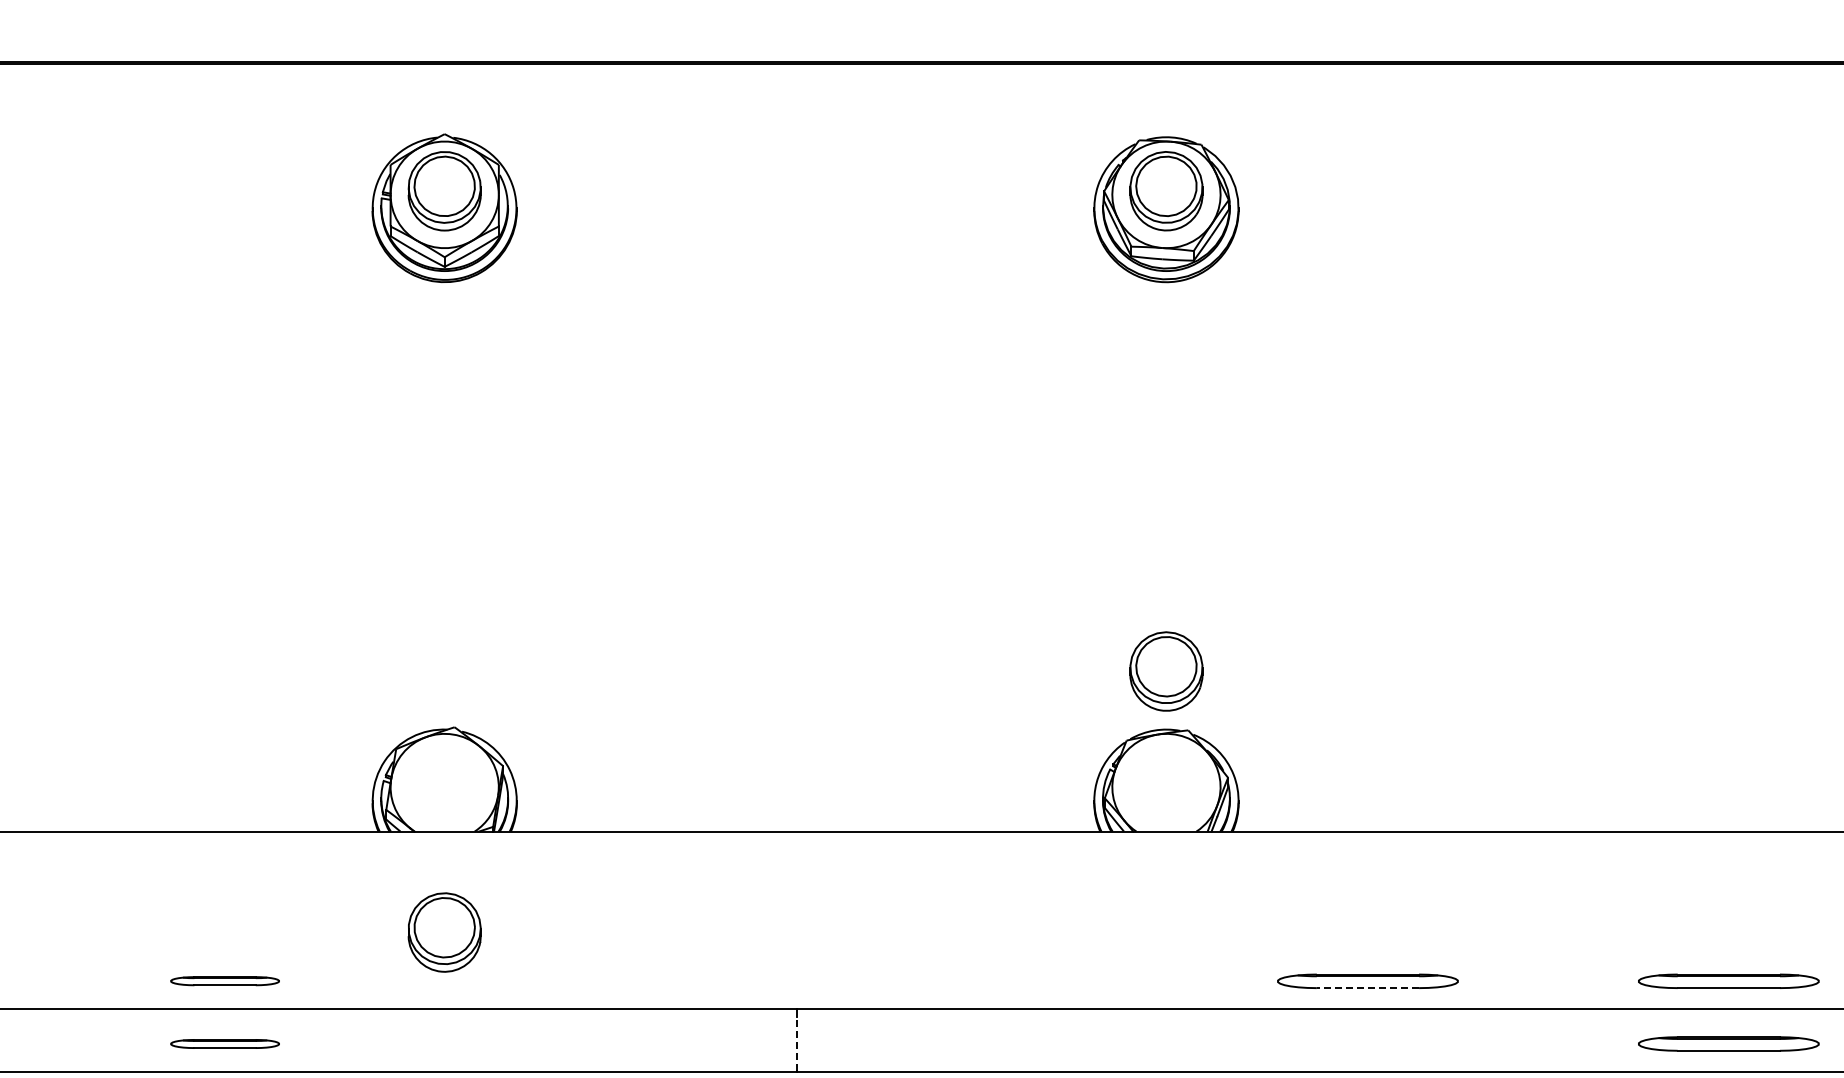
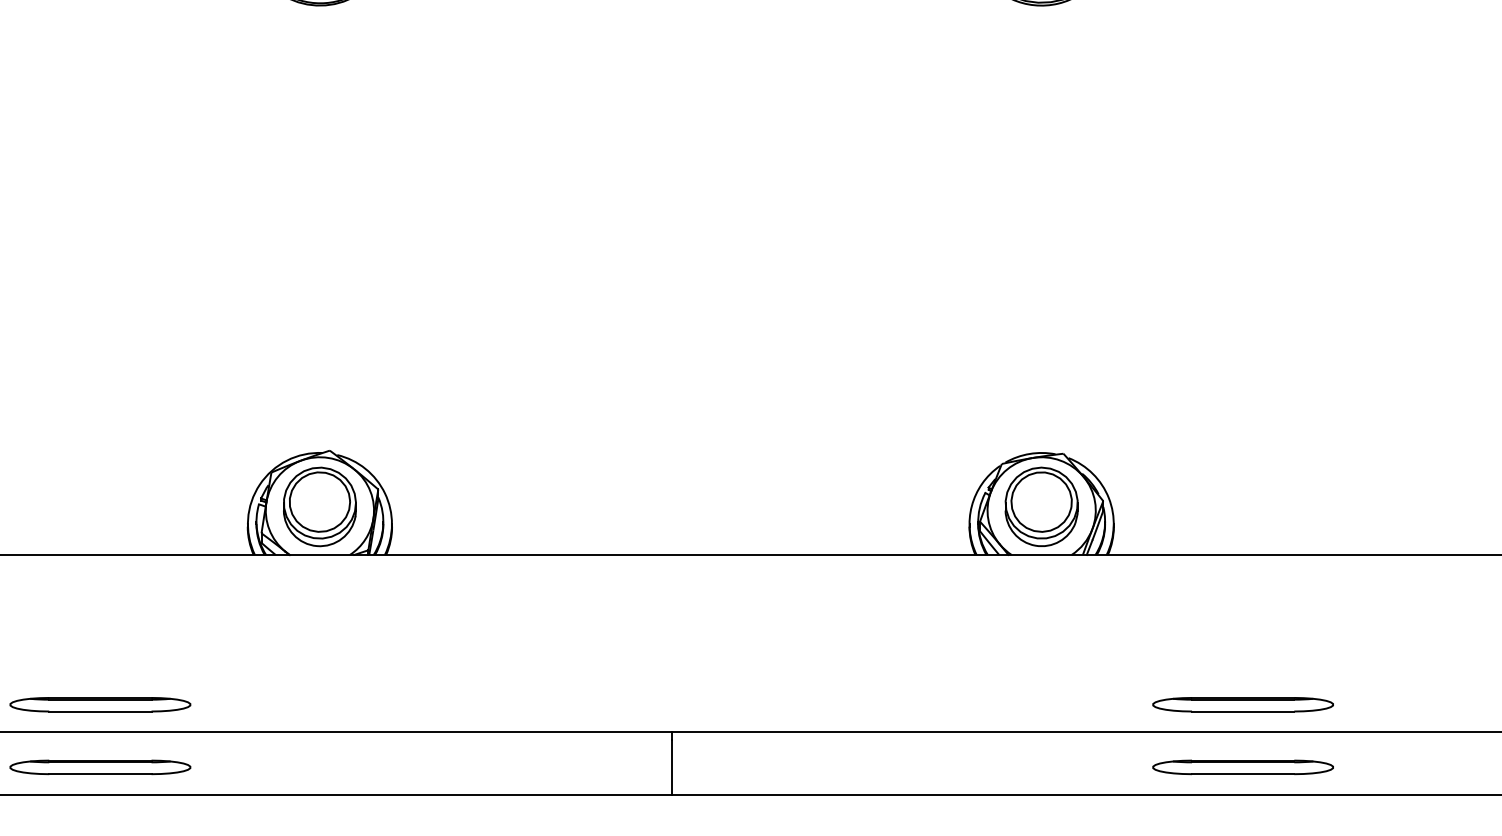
part: (1166, 671) -> (1041, 506), moved
part: (444, 932) -> (319, 506), moved
part: (224, 980) -> (99, 703), size x1.67
line: (1367, 988) -> (1242, 711), dashed -> solid
part: (224, 1043) -> (99, 766), size x1.67
line: (796, 1043) -> (671, 766), dashed -> solid
part: (1367, 1043) -> (1242, 766), added

